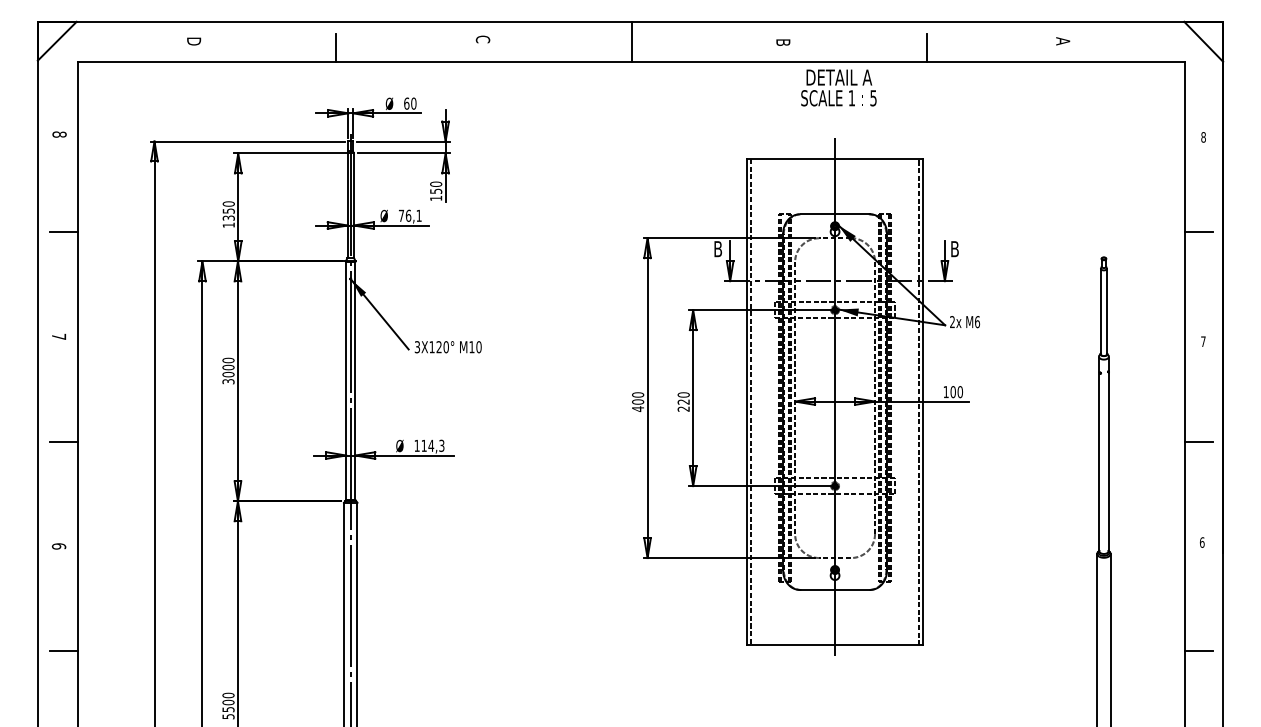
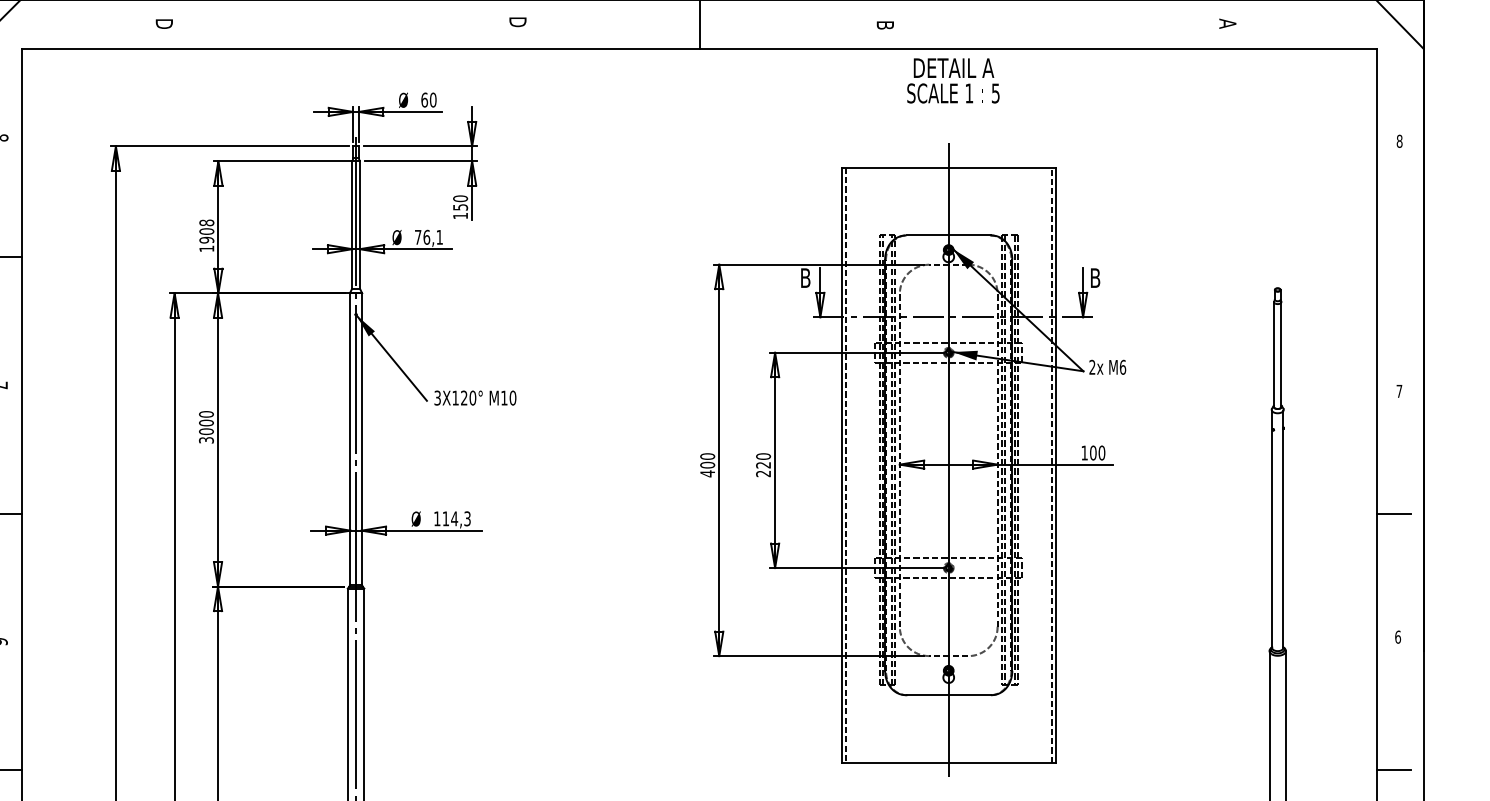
text: (482, 39) -> (517, 21), C -> D
line: (335, 47) -> (337, 31), removed
line: (927, 47) -> (1061, 31), removed
text: (228, 210) -> (206, 230), 1350 -> 1908
line: (1199, 232) -> (1394, 257), removed

